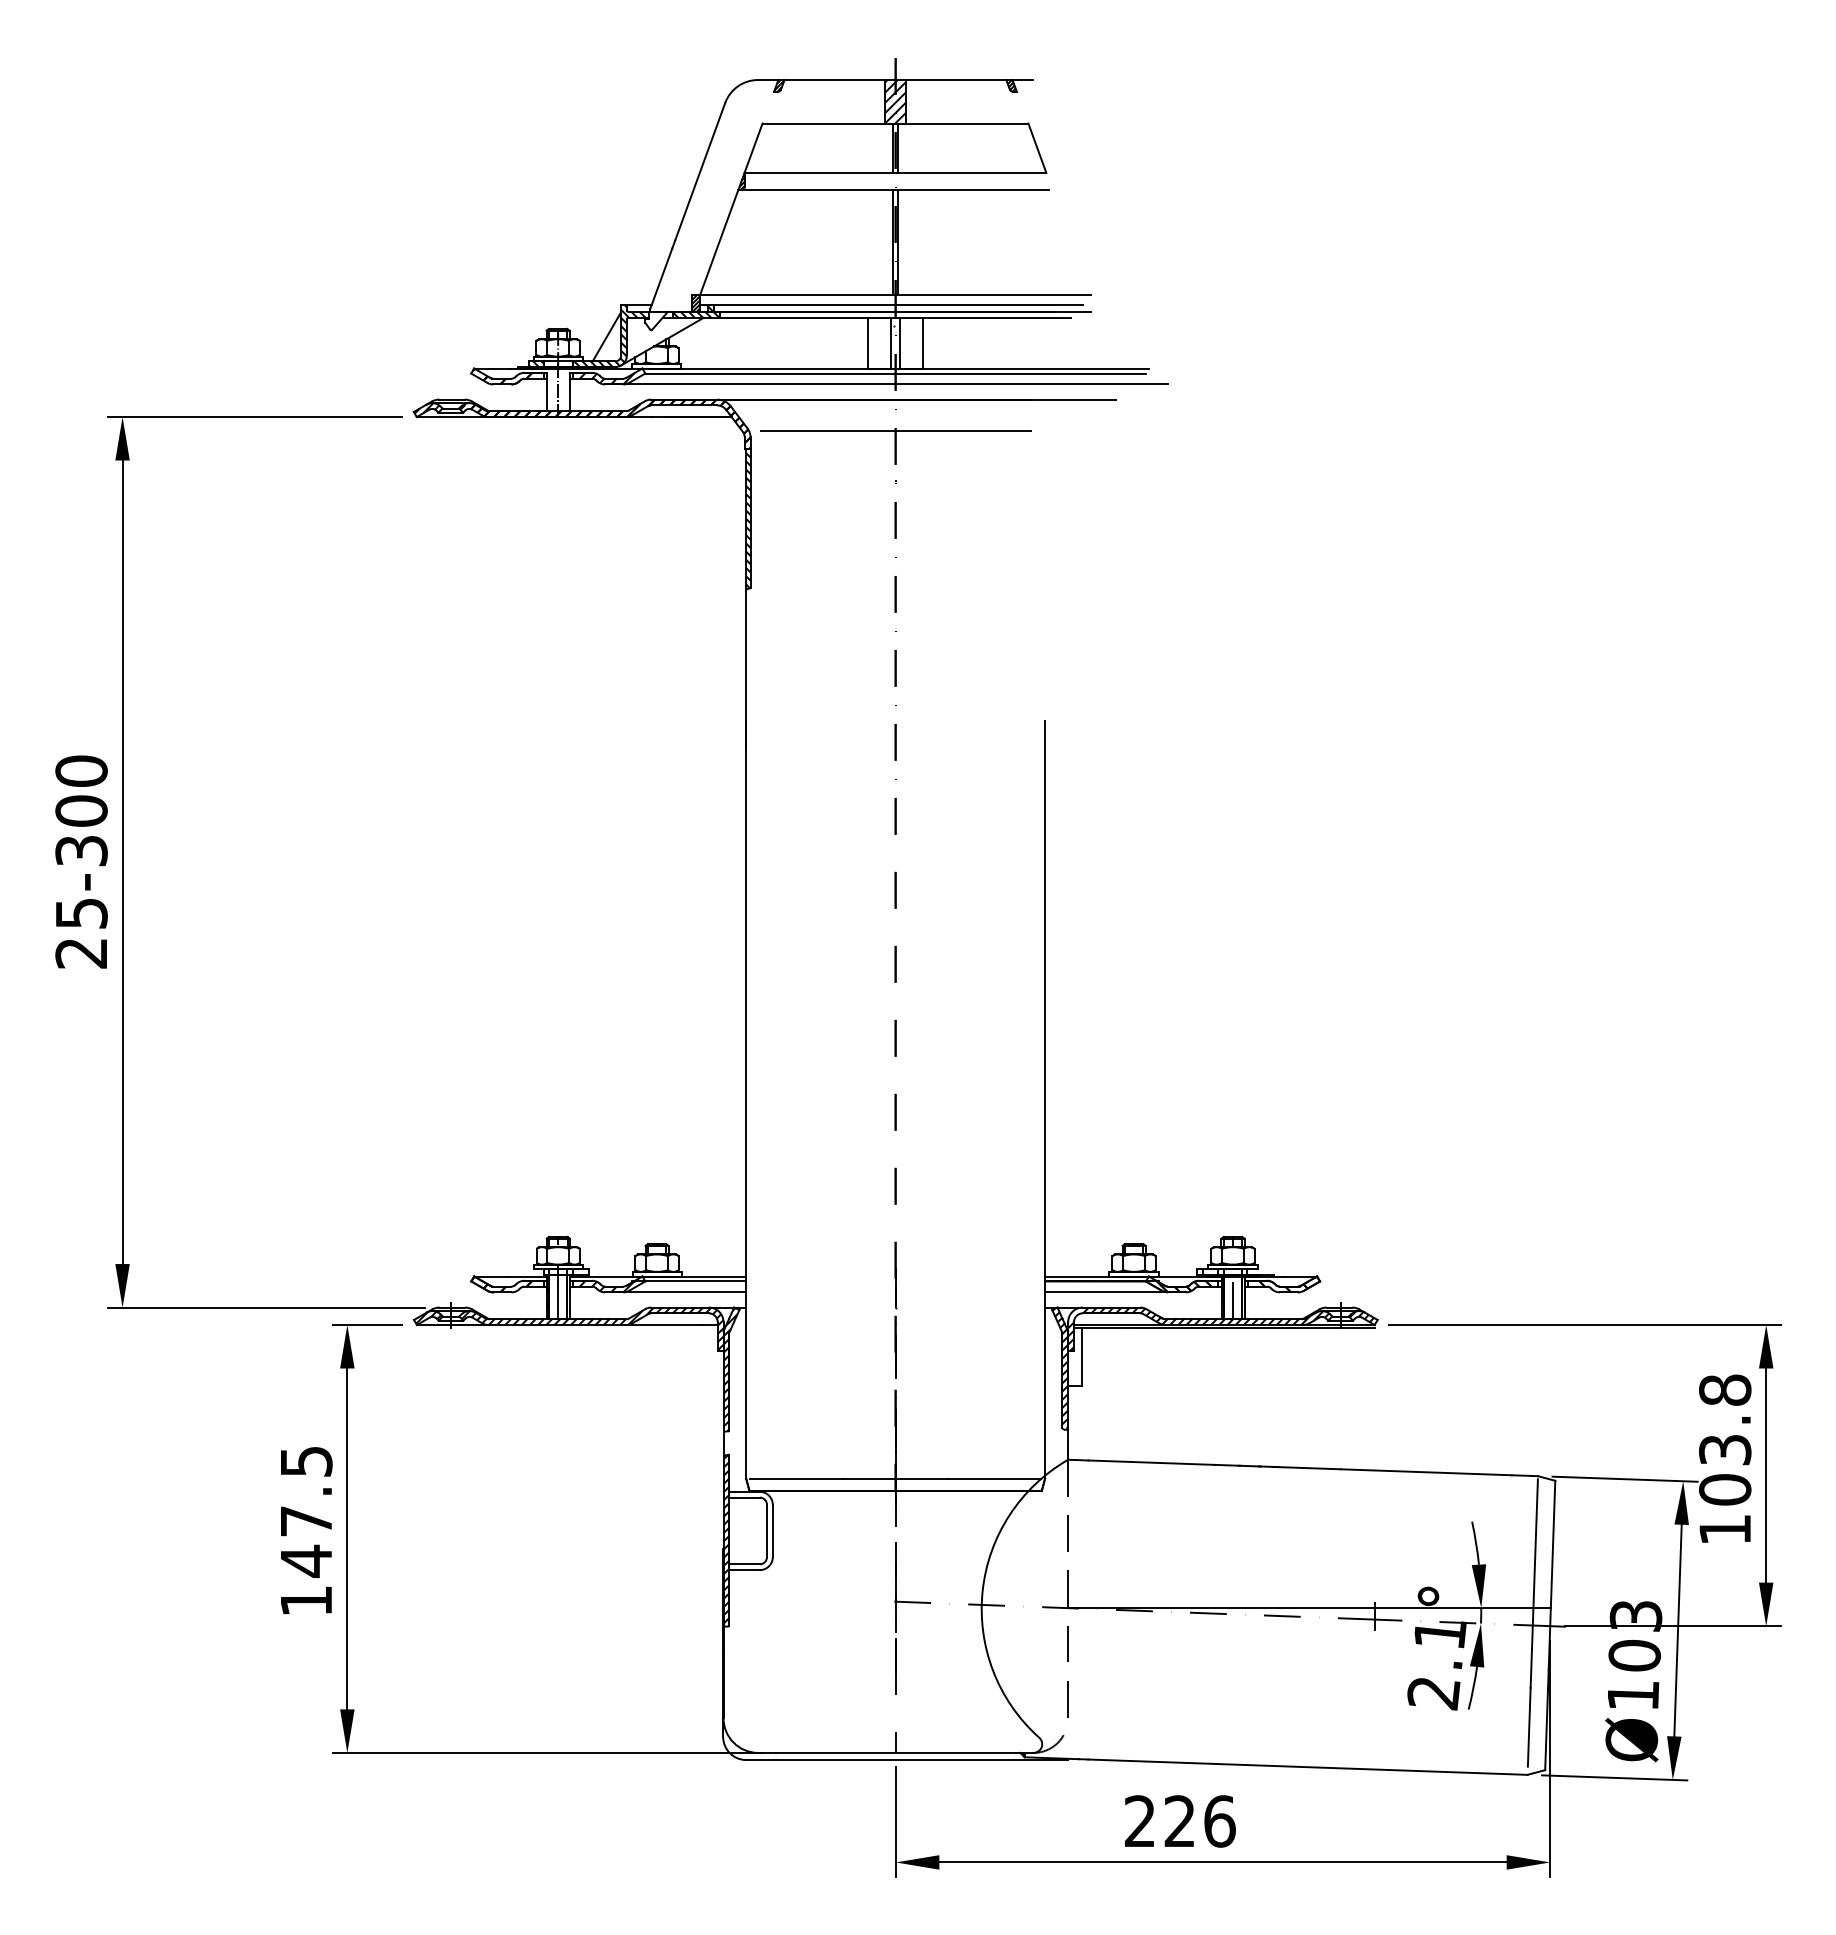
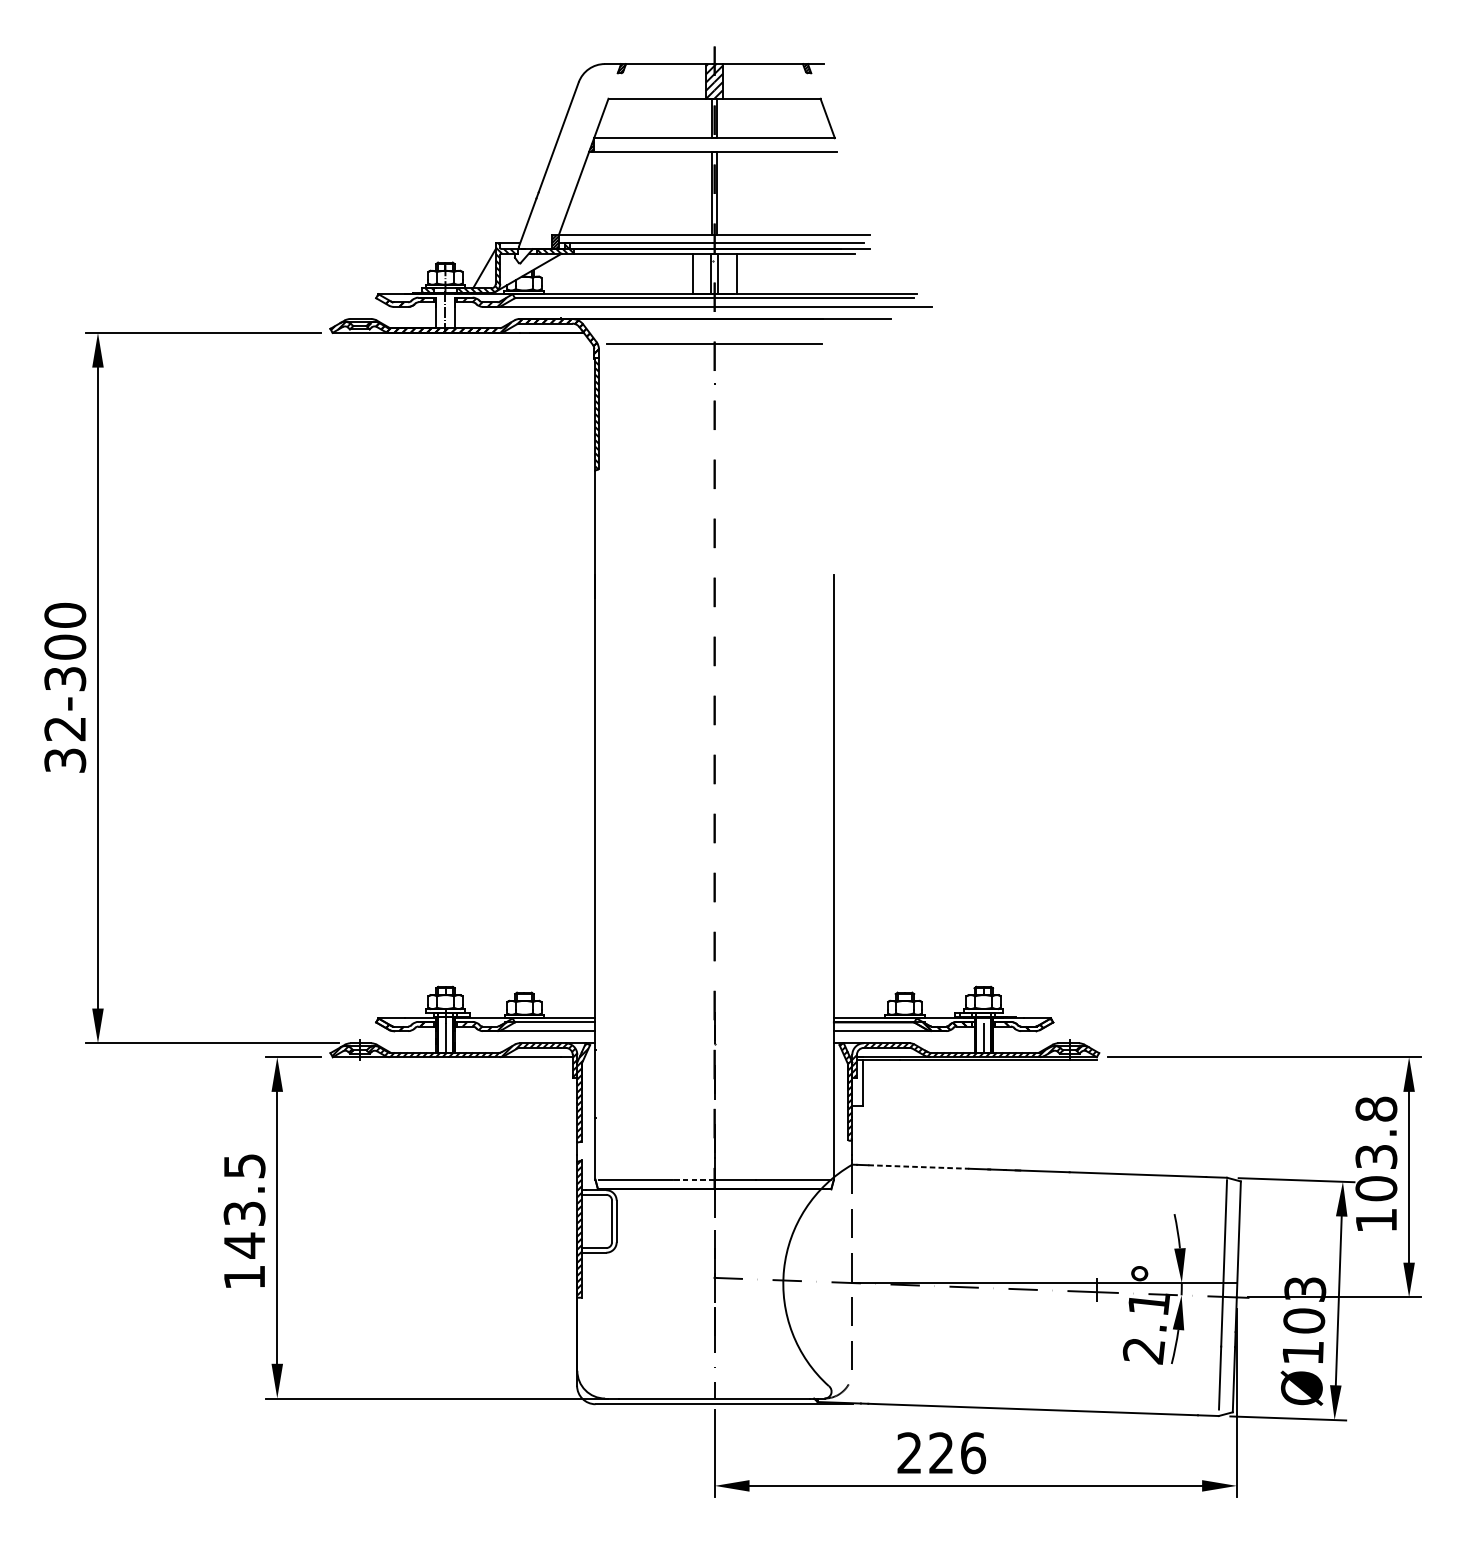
text: (81, 933) -> (65, 744), 25-300 -> 32-300
line: (1152, 1462) -> (919, 1166), solid -> dashed
line: (869, 1478) -> (693, 1179), solid -> dashed
text: (306, 1521) -> (244, 1213), 147.5 -> 143.5

